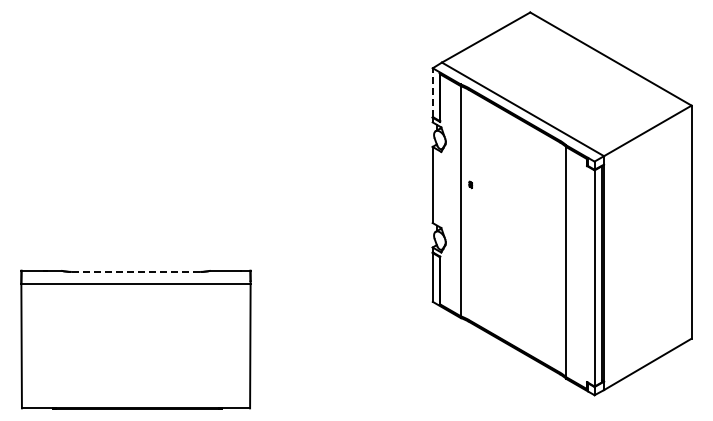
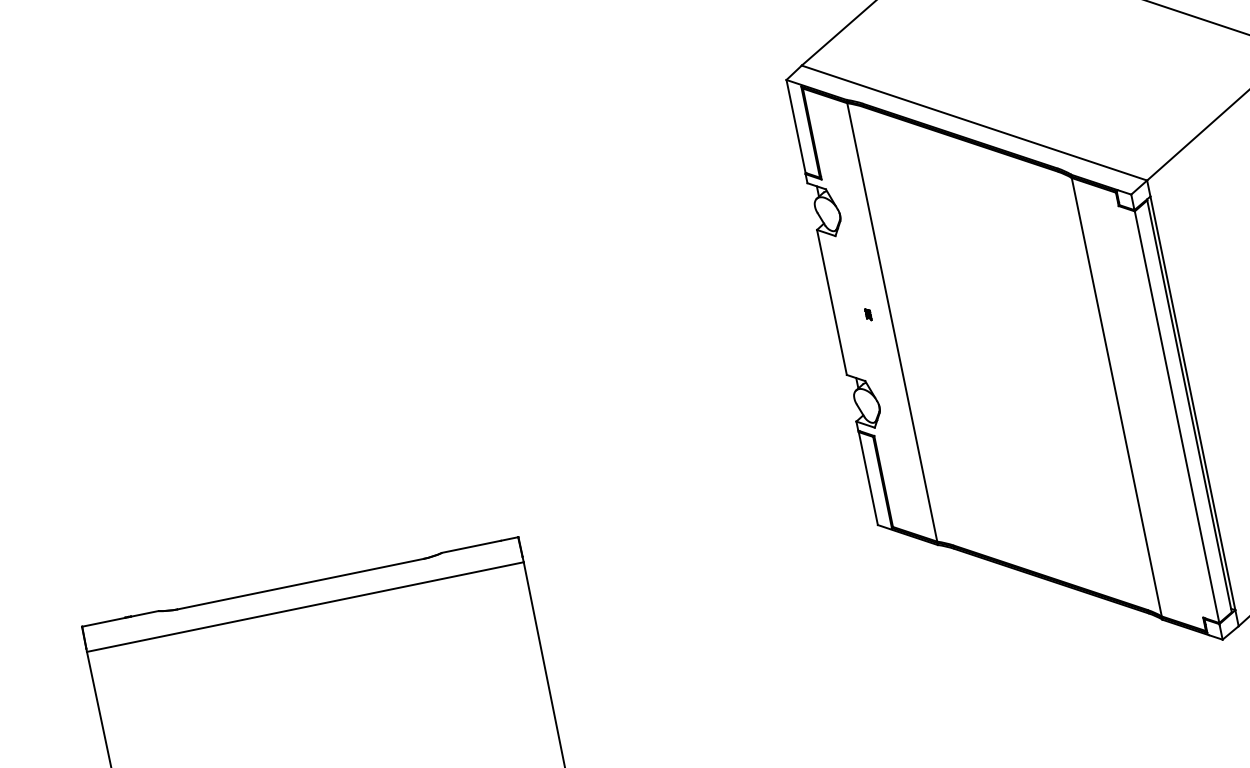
line: (432, 92) -> (795, 126), dashed -> solid
part: (470, 184) -> (867, 313), moved
line: (136, 271) -> (301, 583), dashed -> solid

